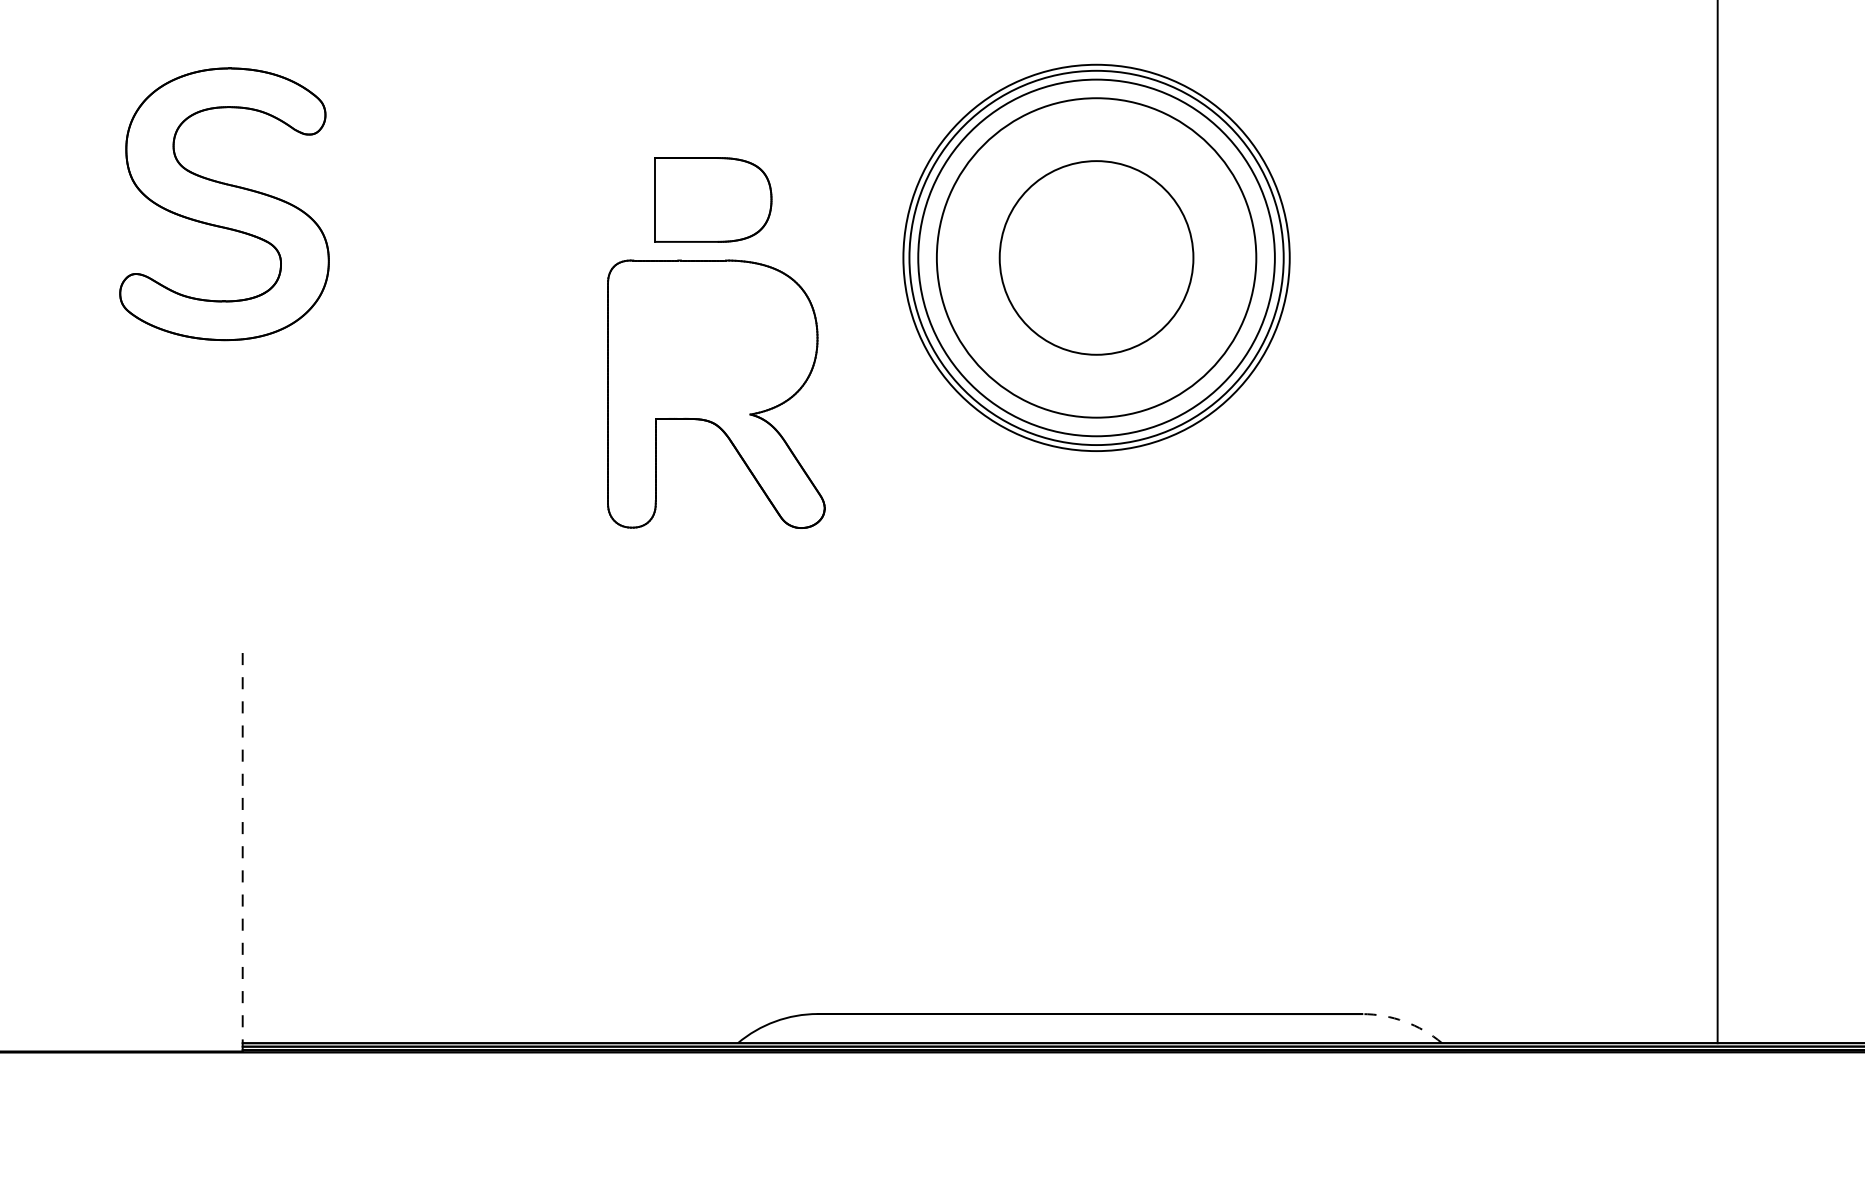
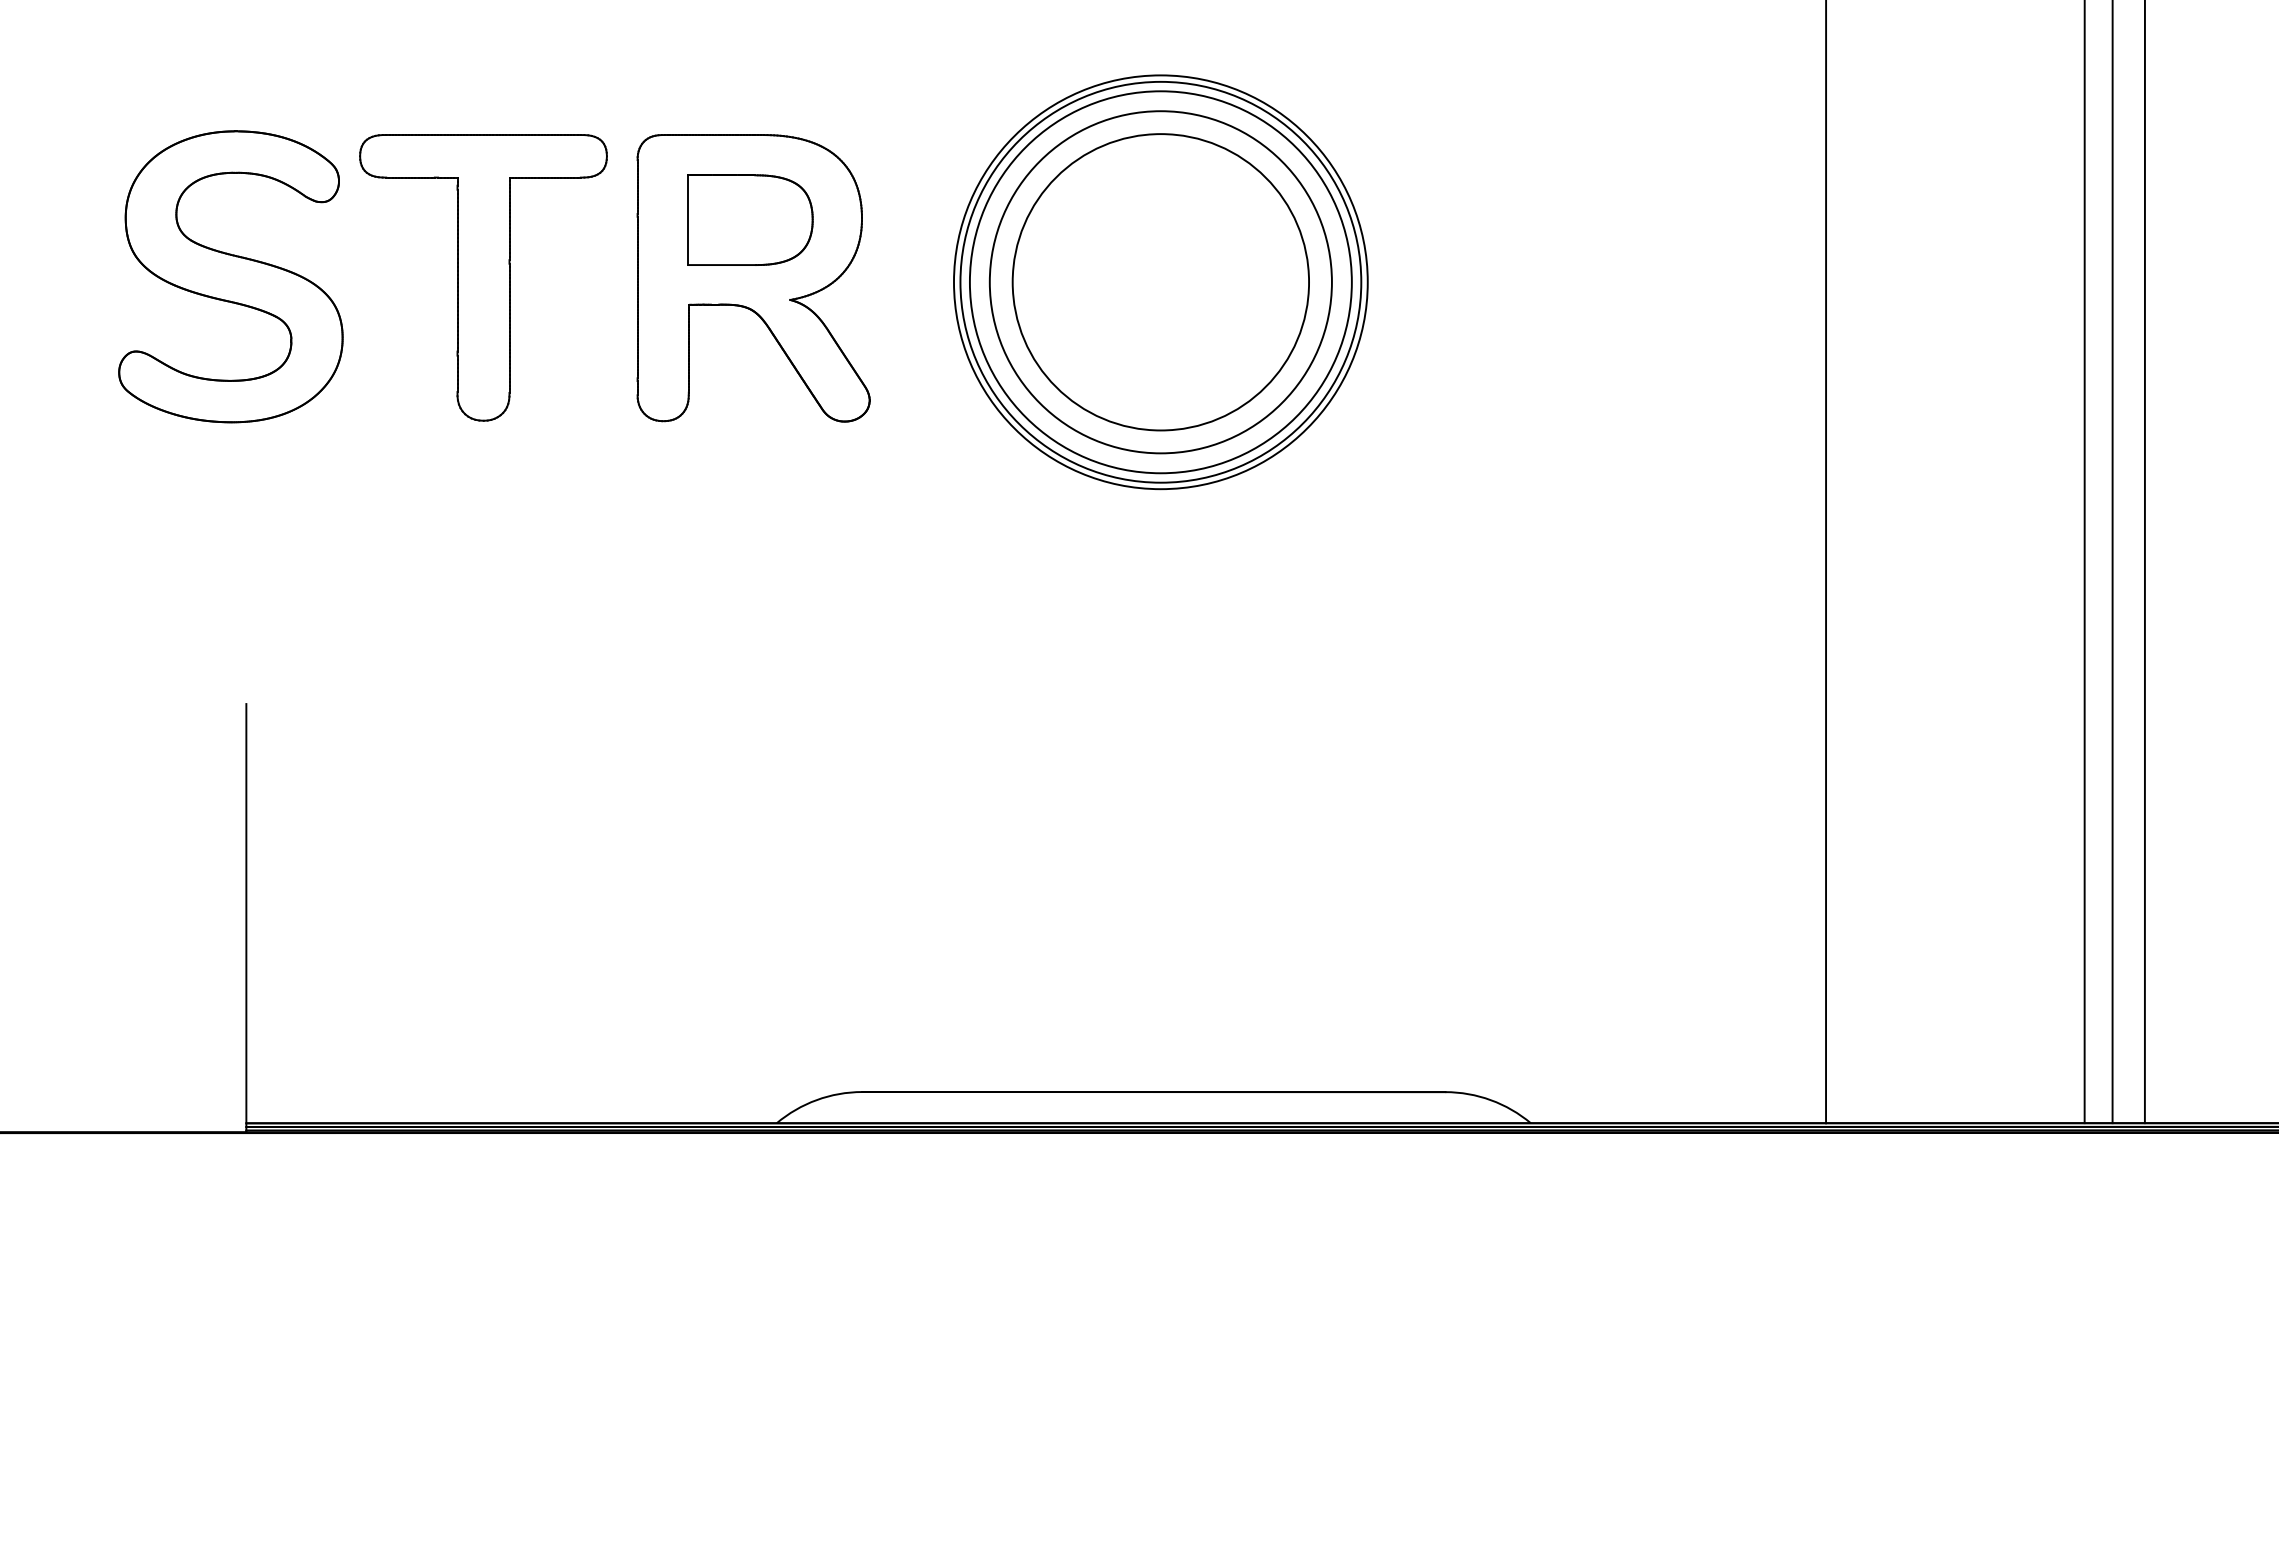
part: (224, 203) -> (230, 276), moved
part: (464, 253) -> (483, 277), added
circle: (1096, 258) -> (1160, 282), size x1.43
part: (716, 394) -> (753, 278), moved
line: (242, 851) -> (246, 917), dashed -> solid
arc: (1404, 1021) -> (1490, 1100), dashed -> solid

